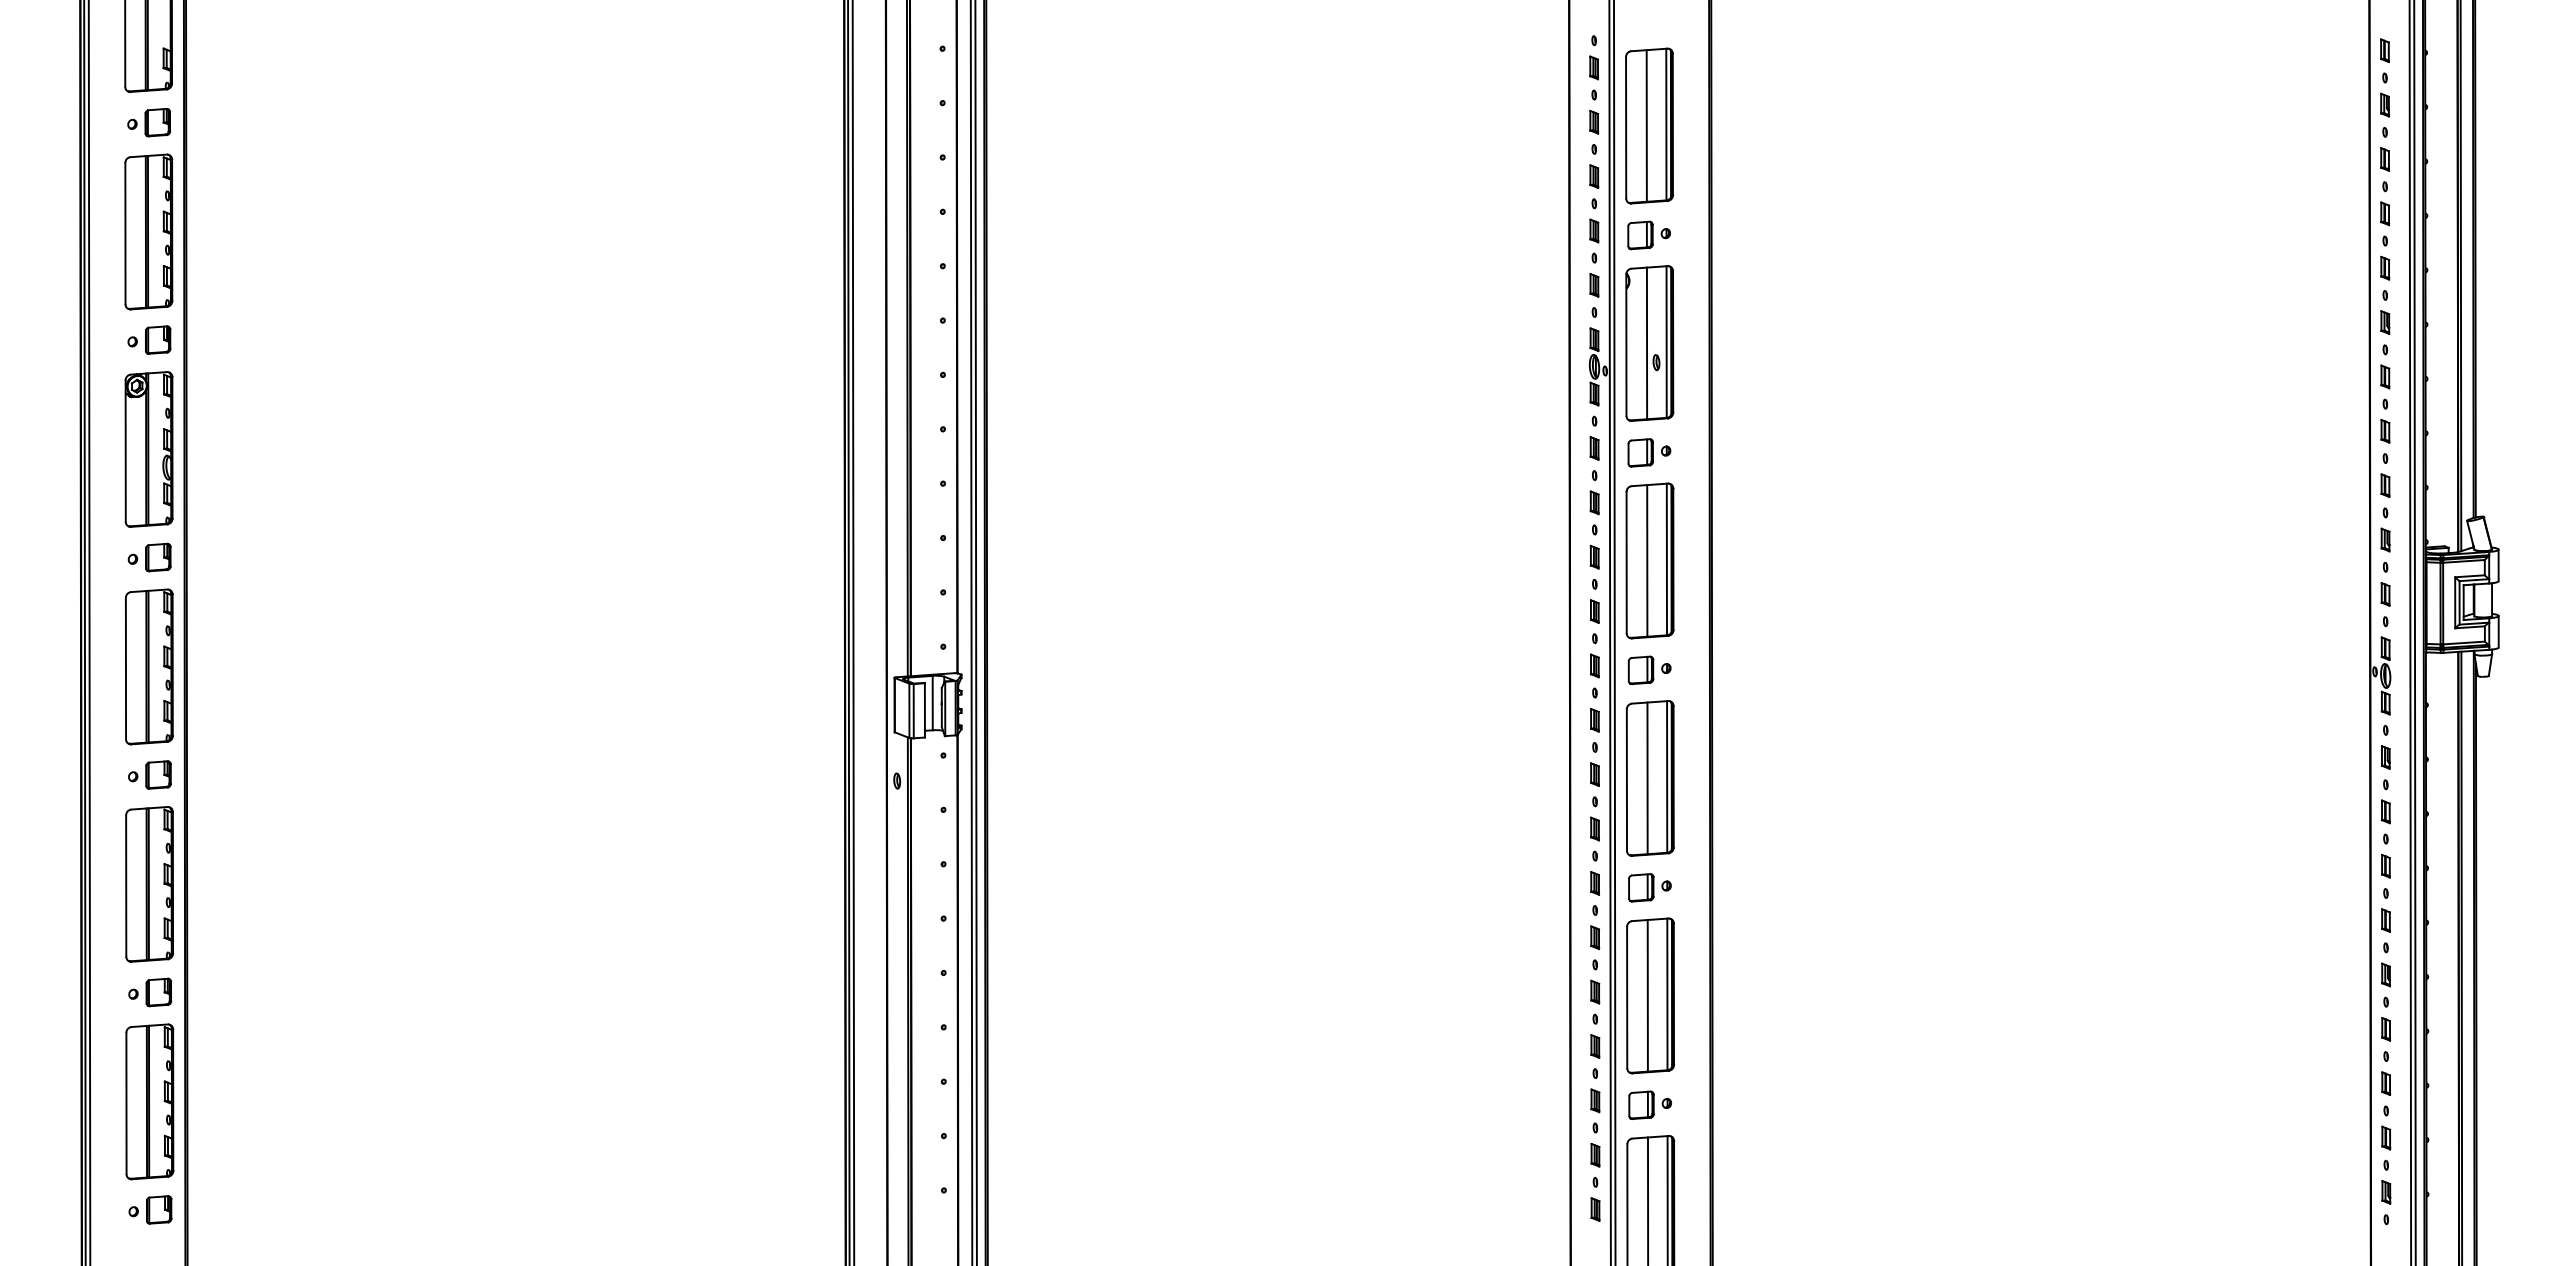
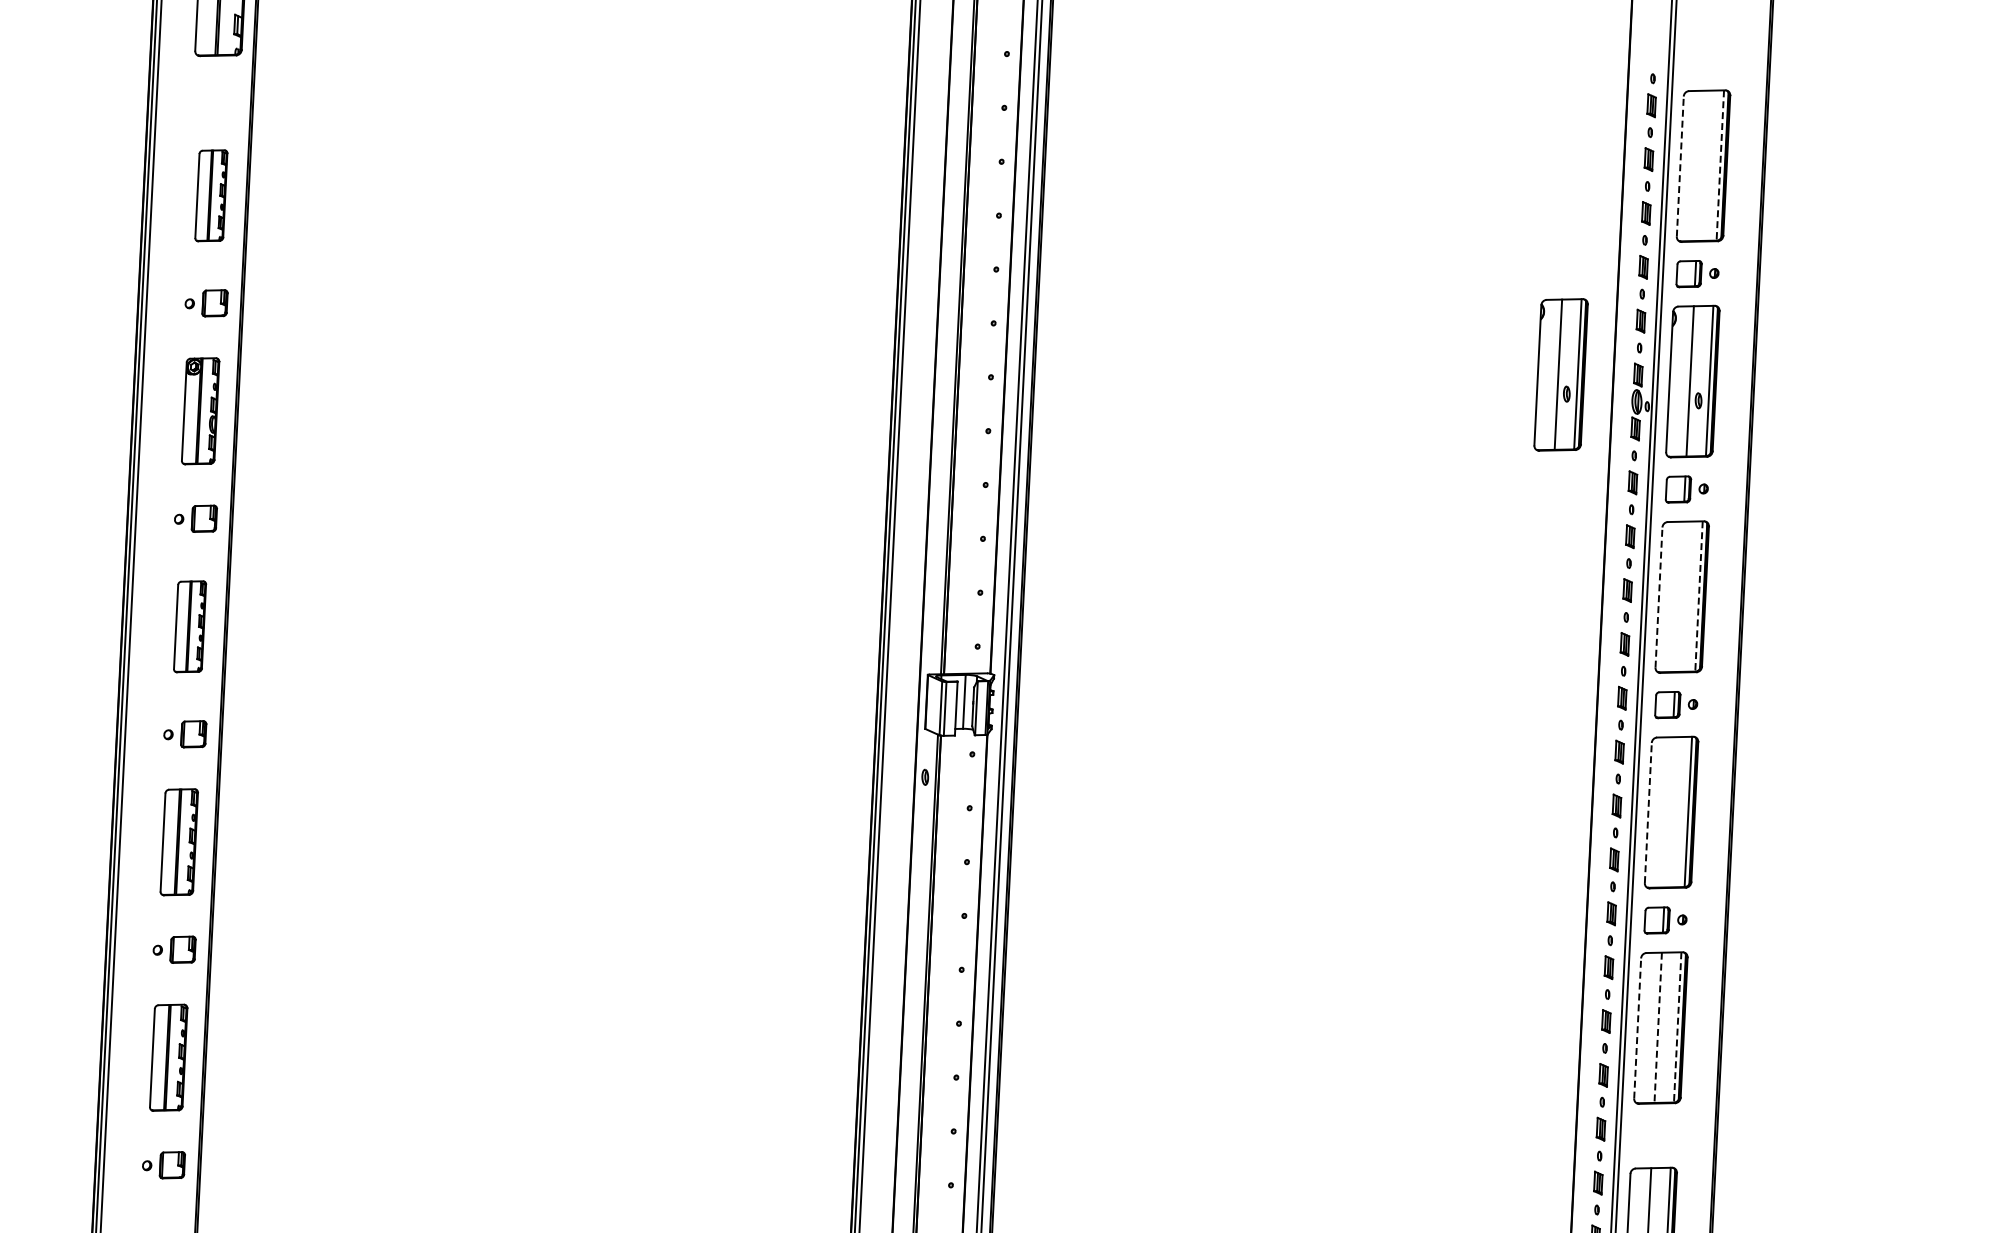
part: (149, 122) -> (217, 87), removed
line: (1666, 124) -> (1720, 165), solid -> dashed
line: (1646, 125) -> (1700, 165), removed
line: (1626, 127) -> (1680, 166), solid -> dashed
part: (148, 231) -> (211, 195), size x0.6
part: (1516, 343) -> (1560, 374), added
part: (148, 449) -> (200, 411), size x0.7
line: (1666, 559) -> (1698, 596), solid -> dashed
line: (1647, 560) -> (1679, 596), removed
line: (1626, 562) -> (1658, 597), solid -> dashed
part: (149, 666) -> (190, 626), size x0.6
line: (1647, 778) -> (1668, 812), removed
line: (1626, 780) -> (1647, 813), solid -> dashed
part: (149, 884) -> (179, 842), size x0.7
line: (1667, 994) -> (1677, 1027), solid -> dashed
line: (1647, 995) -> (1657, 1027), solid -> dashed
line: (1627, 997) -> (1637, 1028), solid -> dashed
part: (149, 1101) -> (168, 1057), size x0.7
part: (1649, 1104) -> (1654, 1135), removed

